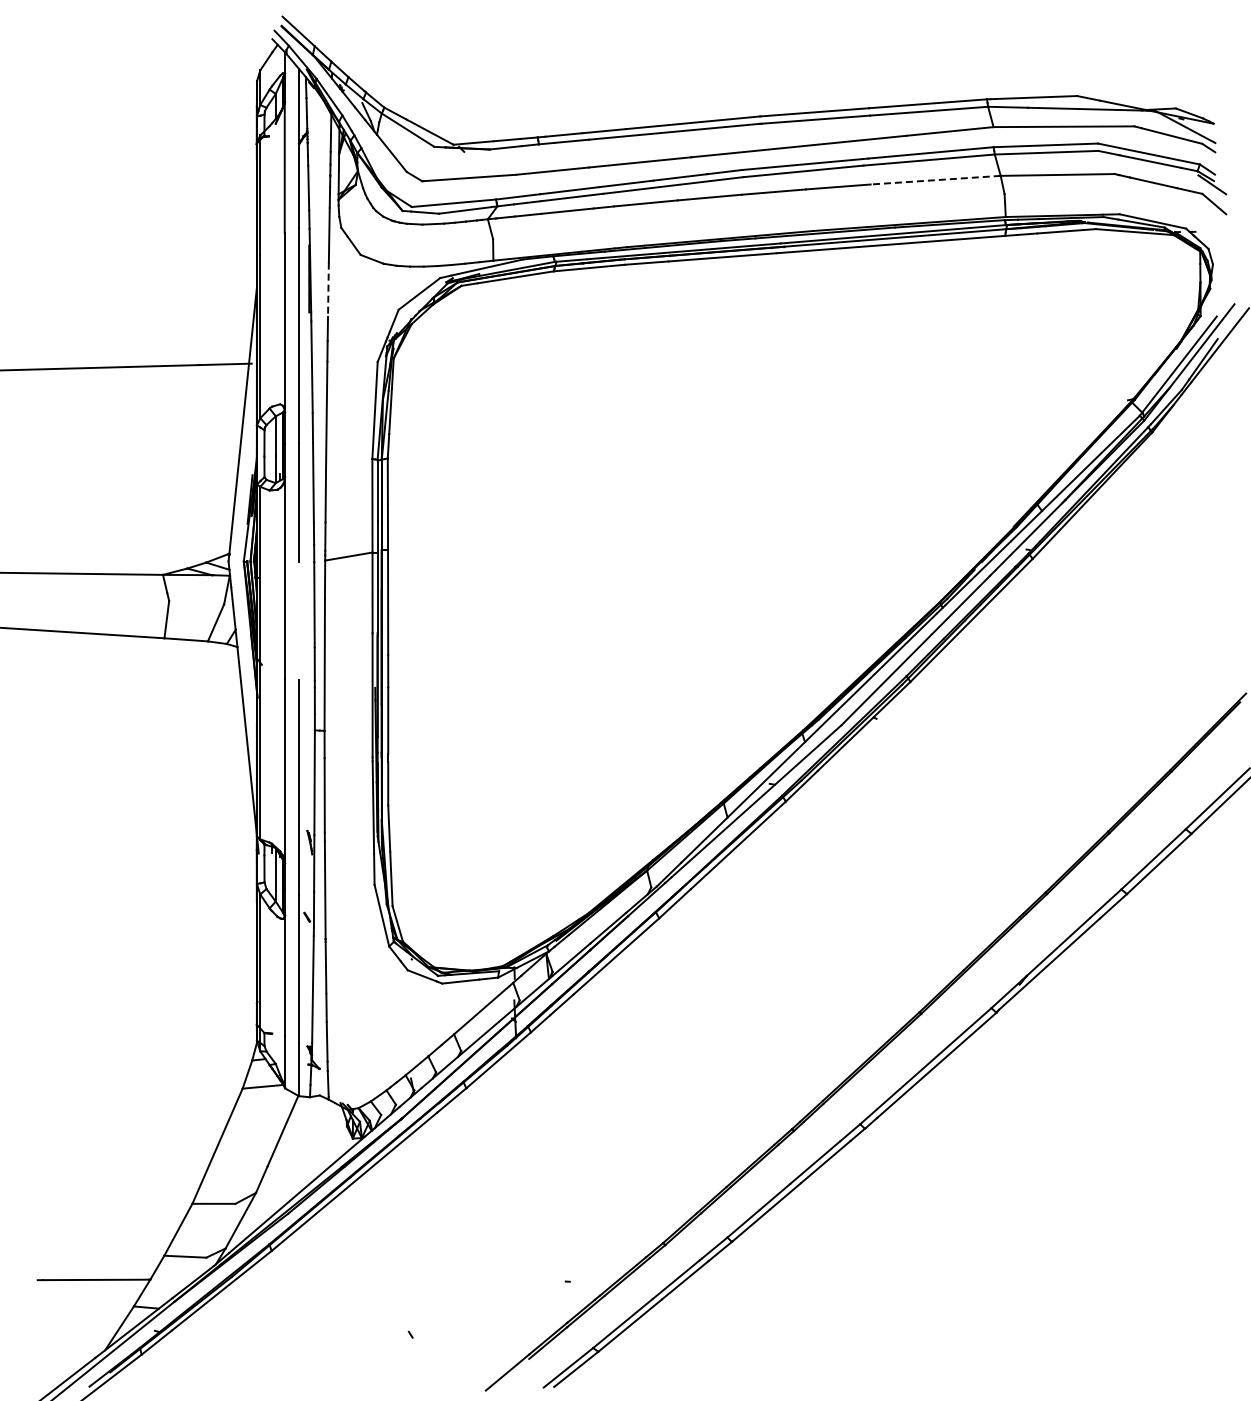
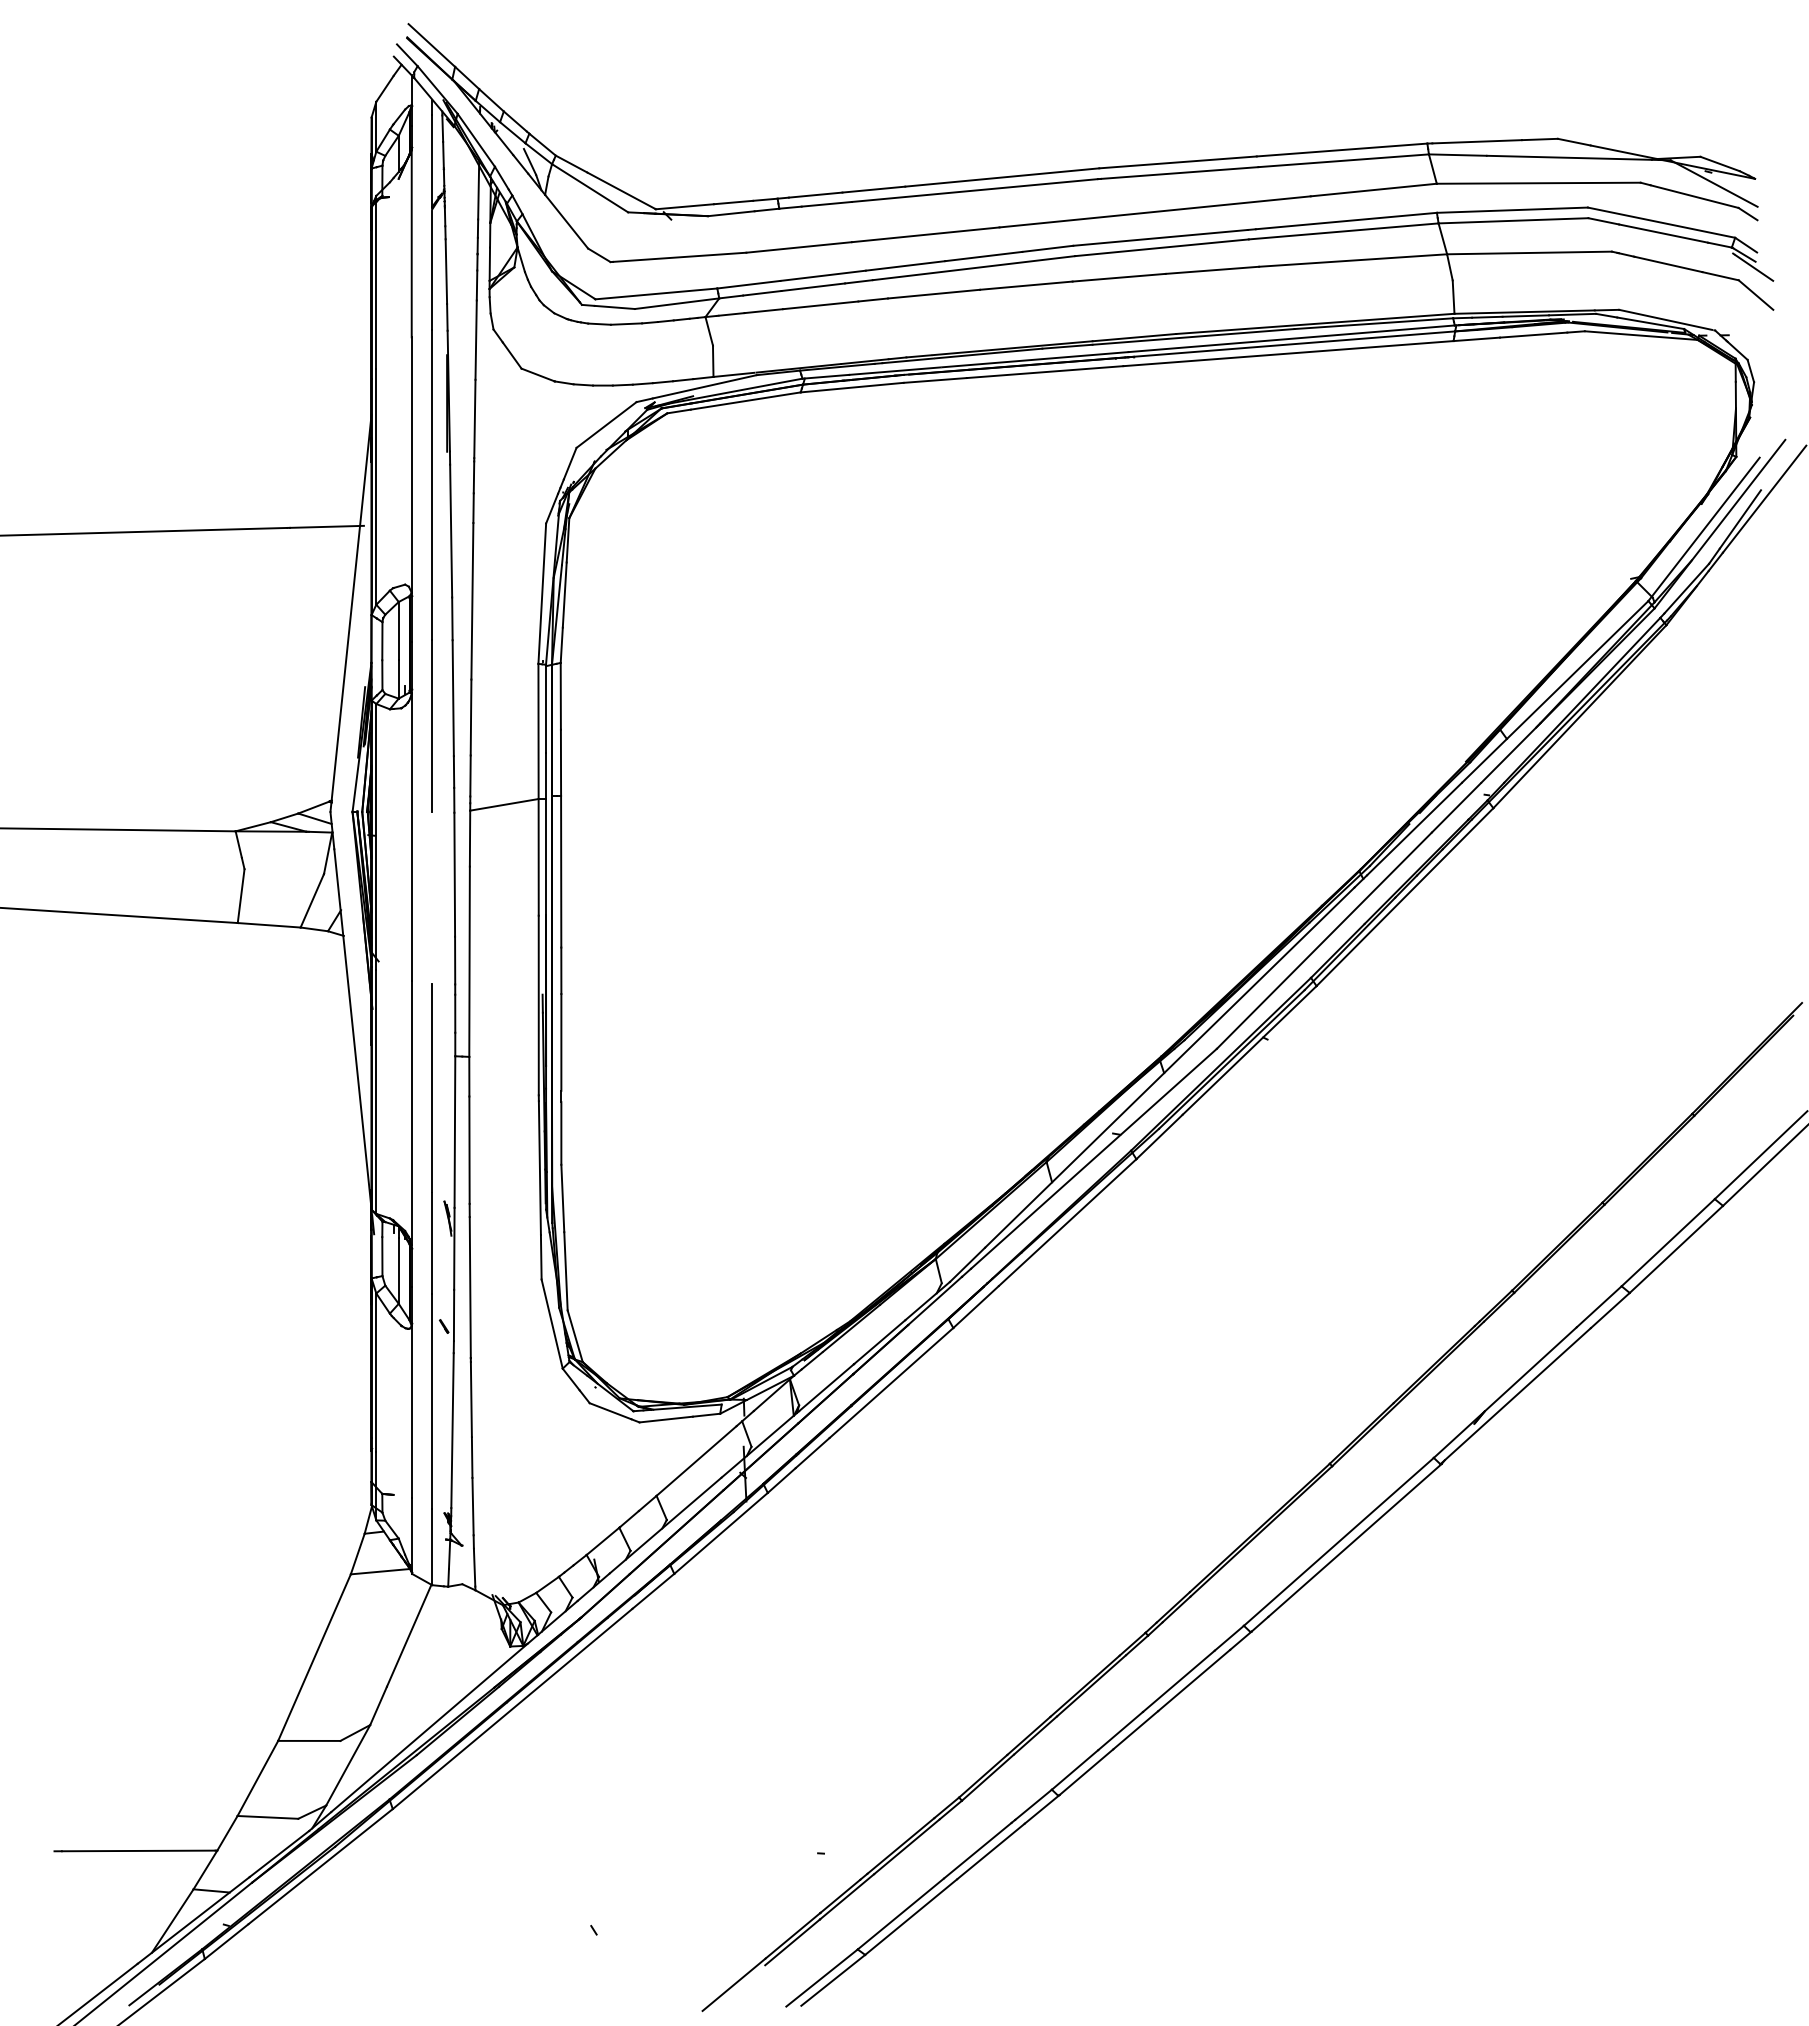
line: (935, 180) -> (1352, 260), dashed -> solid
line: (328, 290) -> (474, 420), dashed -> solid

